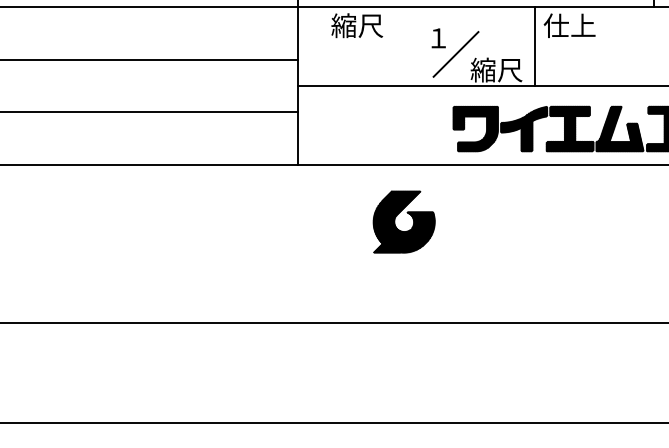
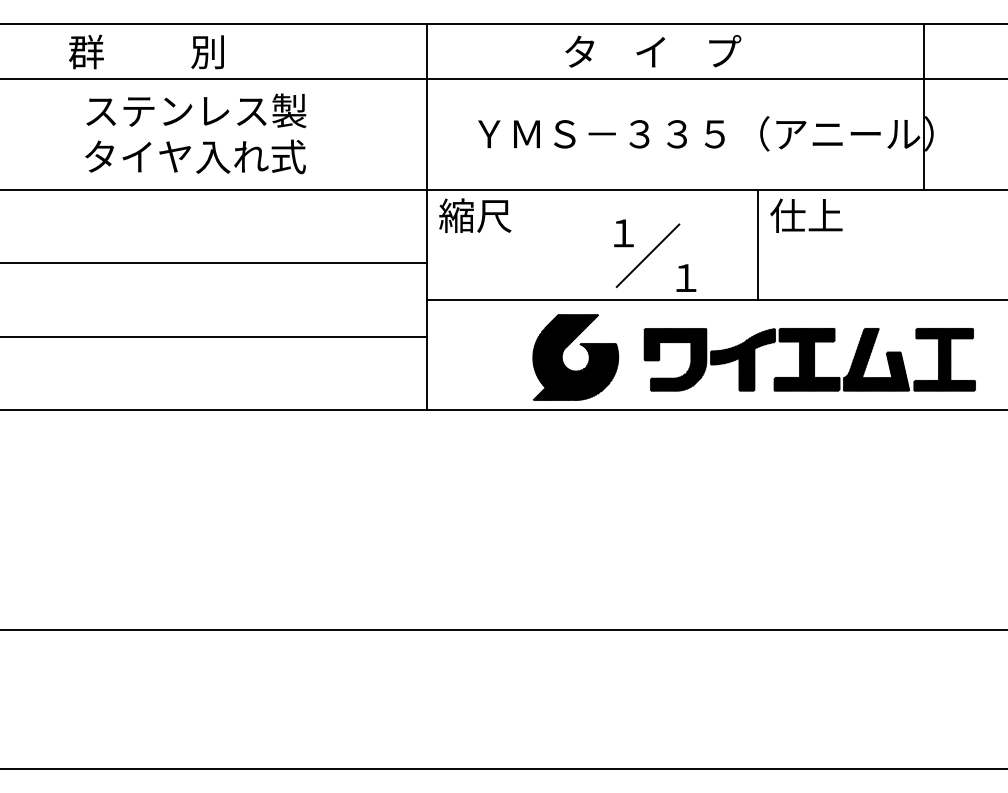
text: (357, 25) -> (475, 215), moved
text: (496, 70) -> (704, 277), 縮尺 -> １
part: (396, 226) -> (564, 363), moved

